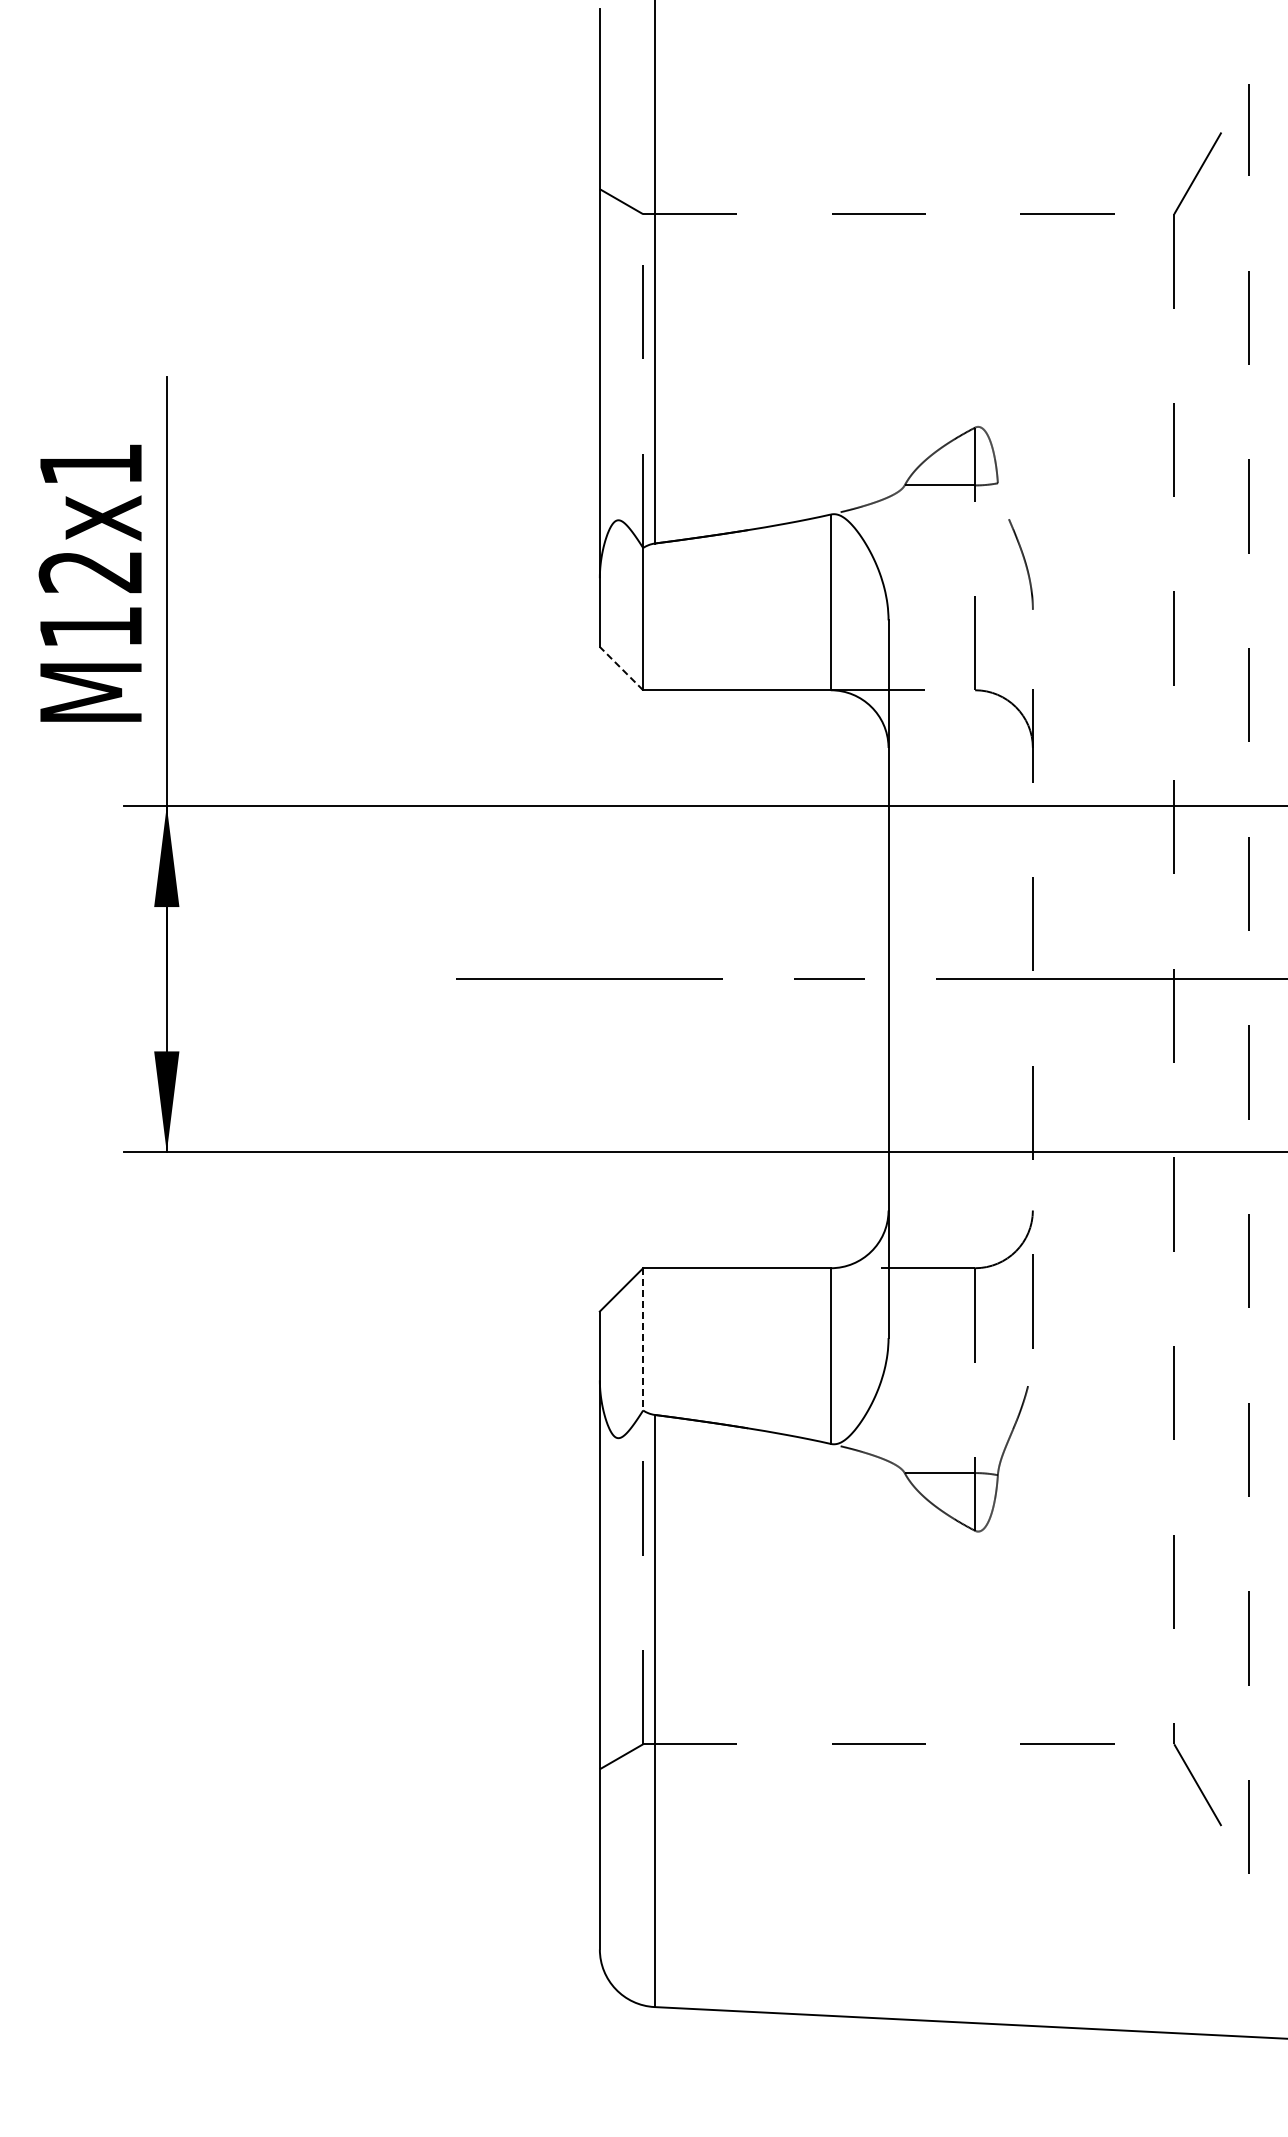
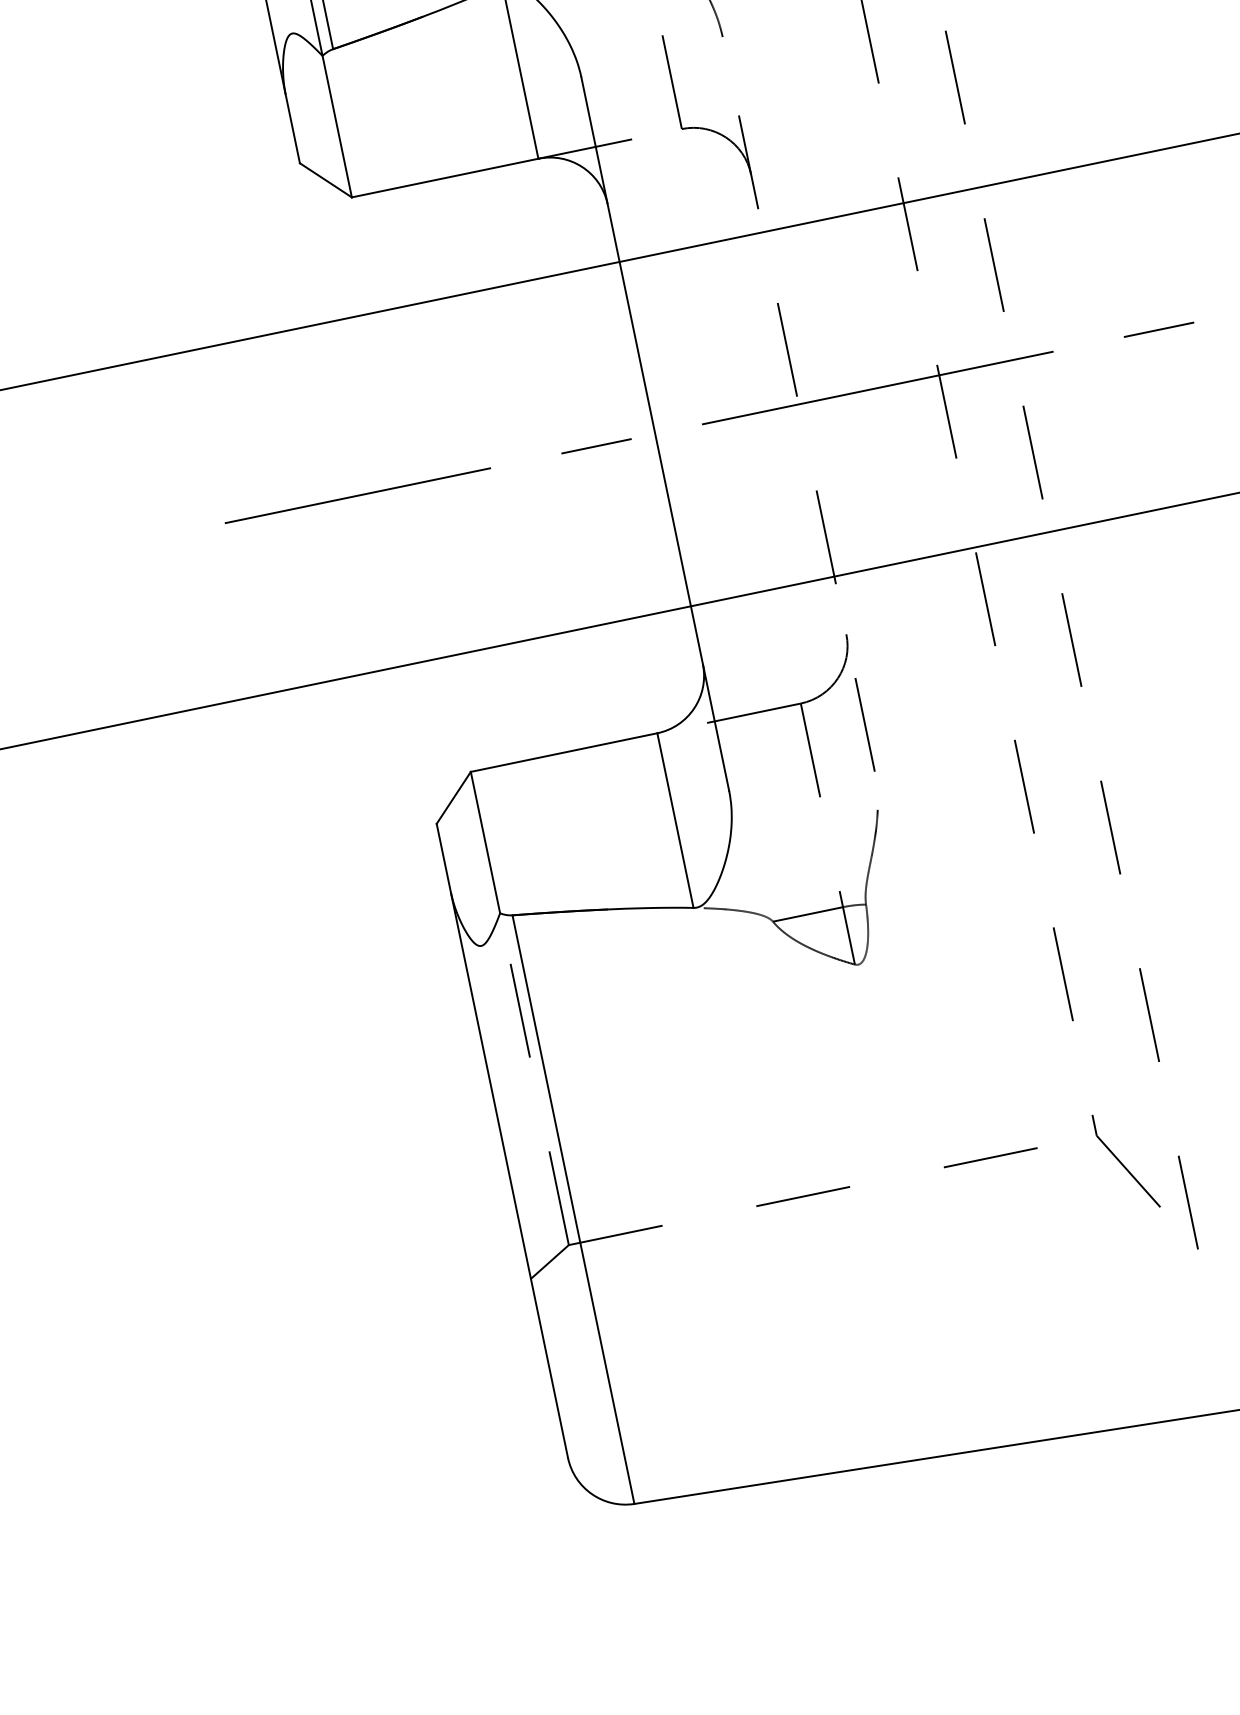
line: (621, 668) -> (325, 180), dashed -> solid
line: (643, 1339) -> (485, 842), dashed -> solid

